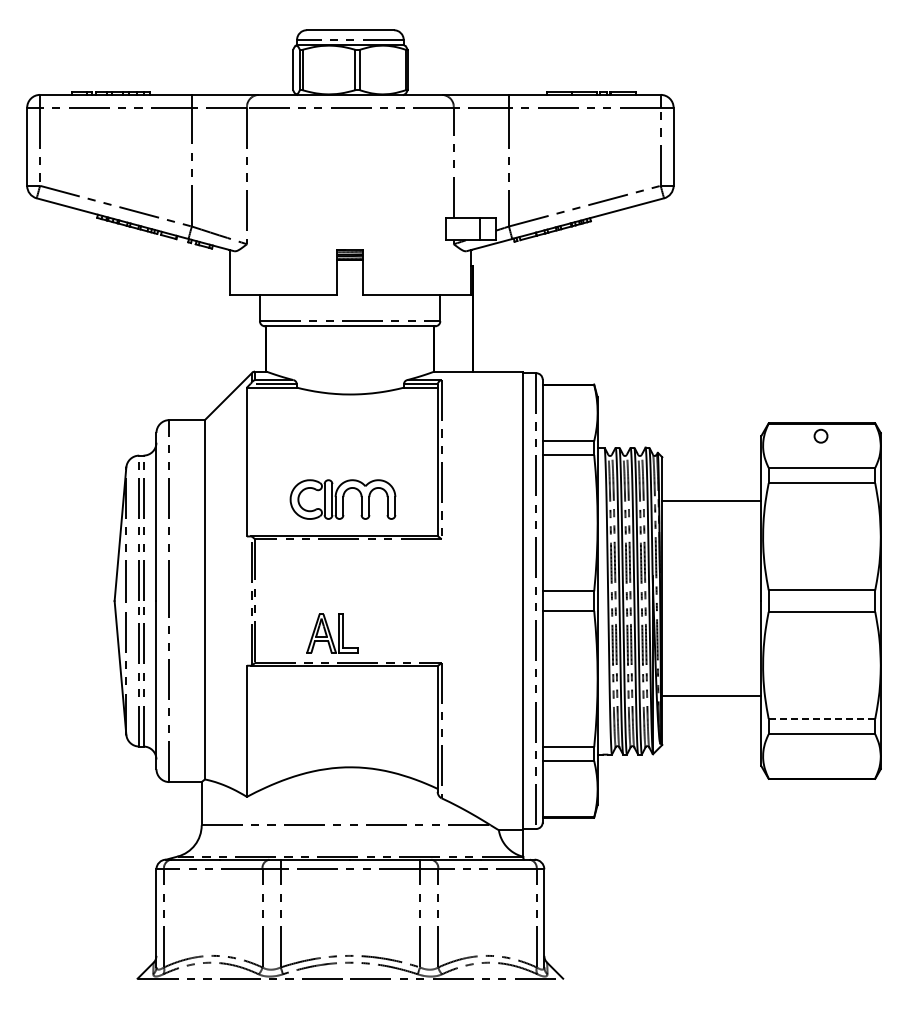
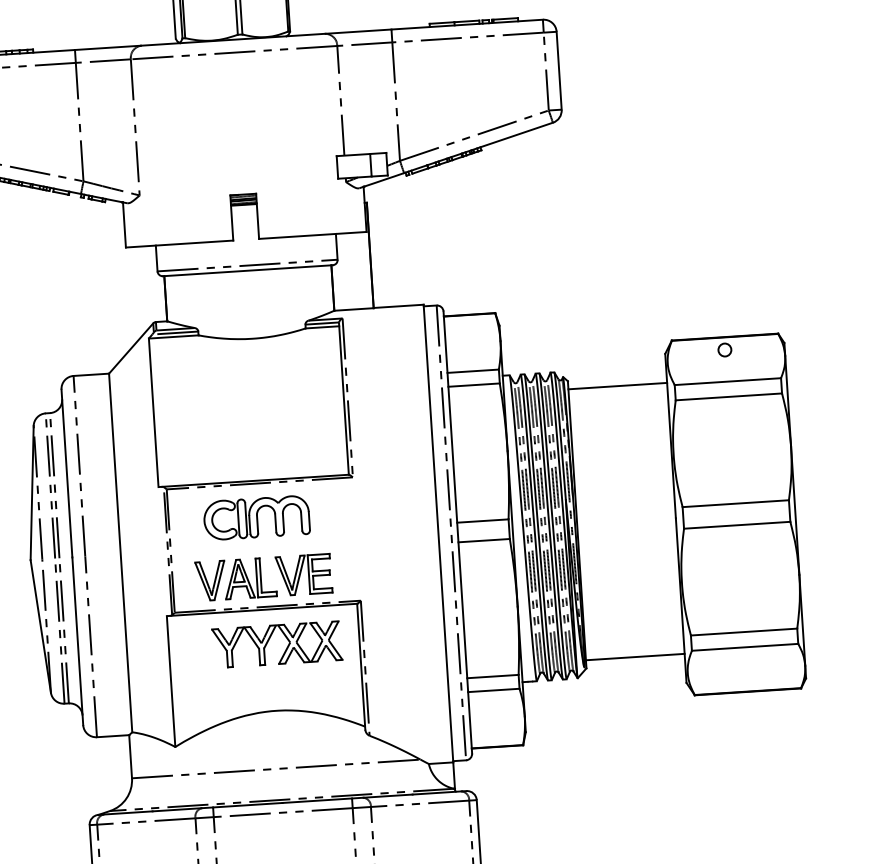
part: (342, 499) -> (256, 517), moved
line: (711, 501) -> (617, 386), moved
part: (293, 633) -> (211, 580), added
part: (386, 633) -> (304, 574), added
line: (711, 695) -> (634, 656), moved
part: (347, 697) -> (269, 641), added
line: (821, 718) -> (743, 631), dashed -> solid

